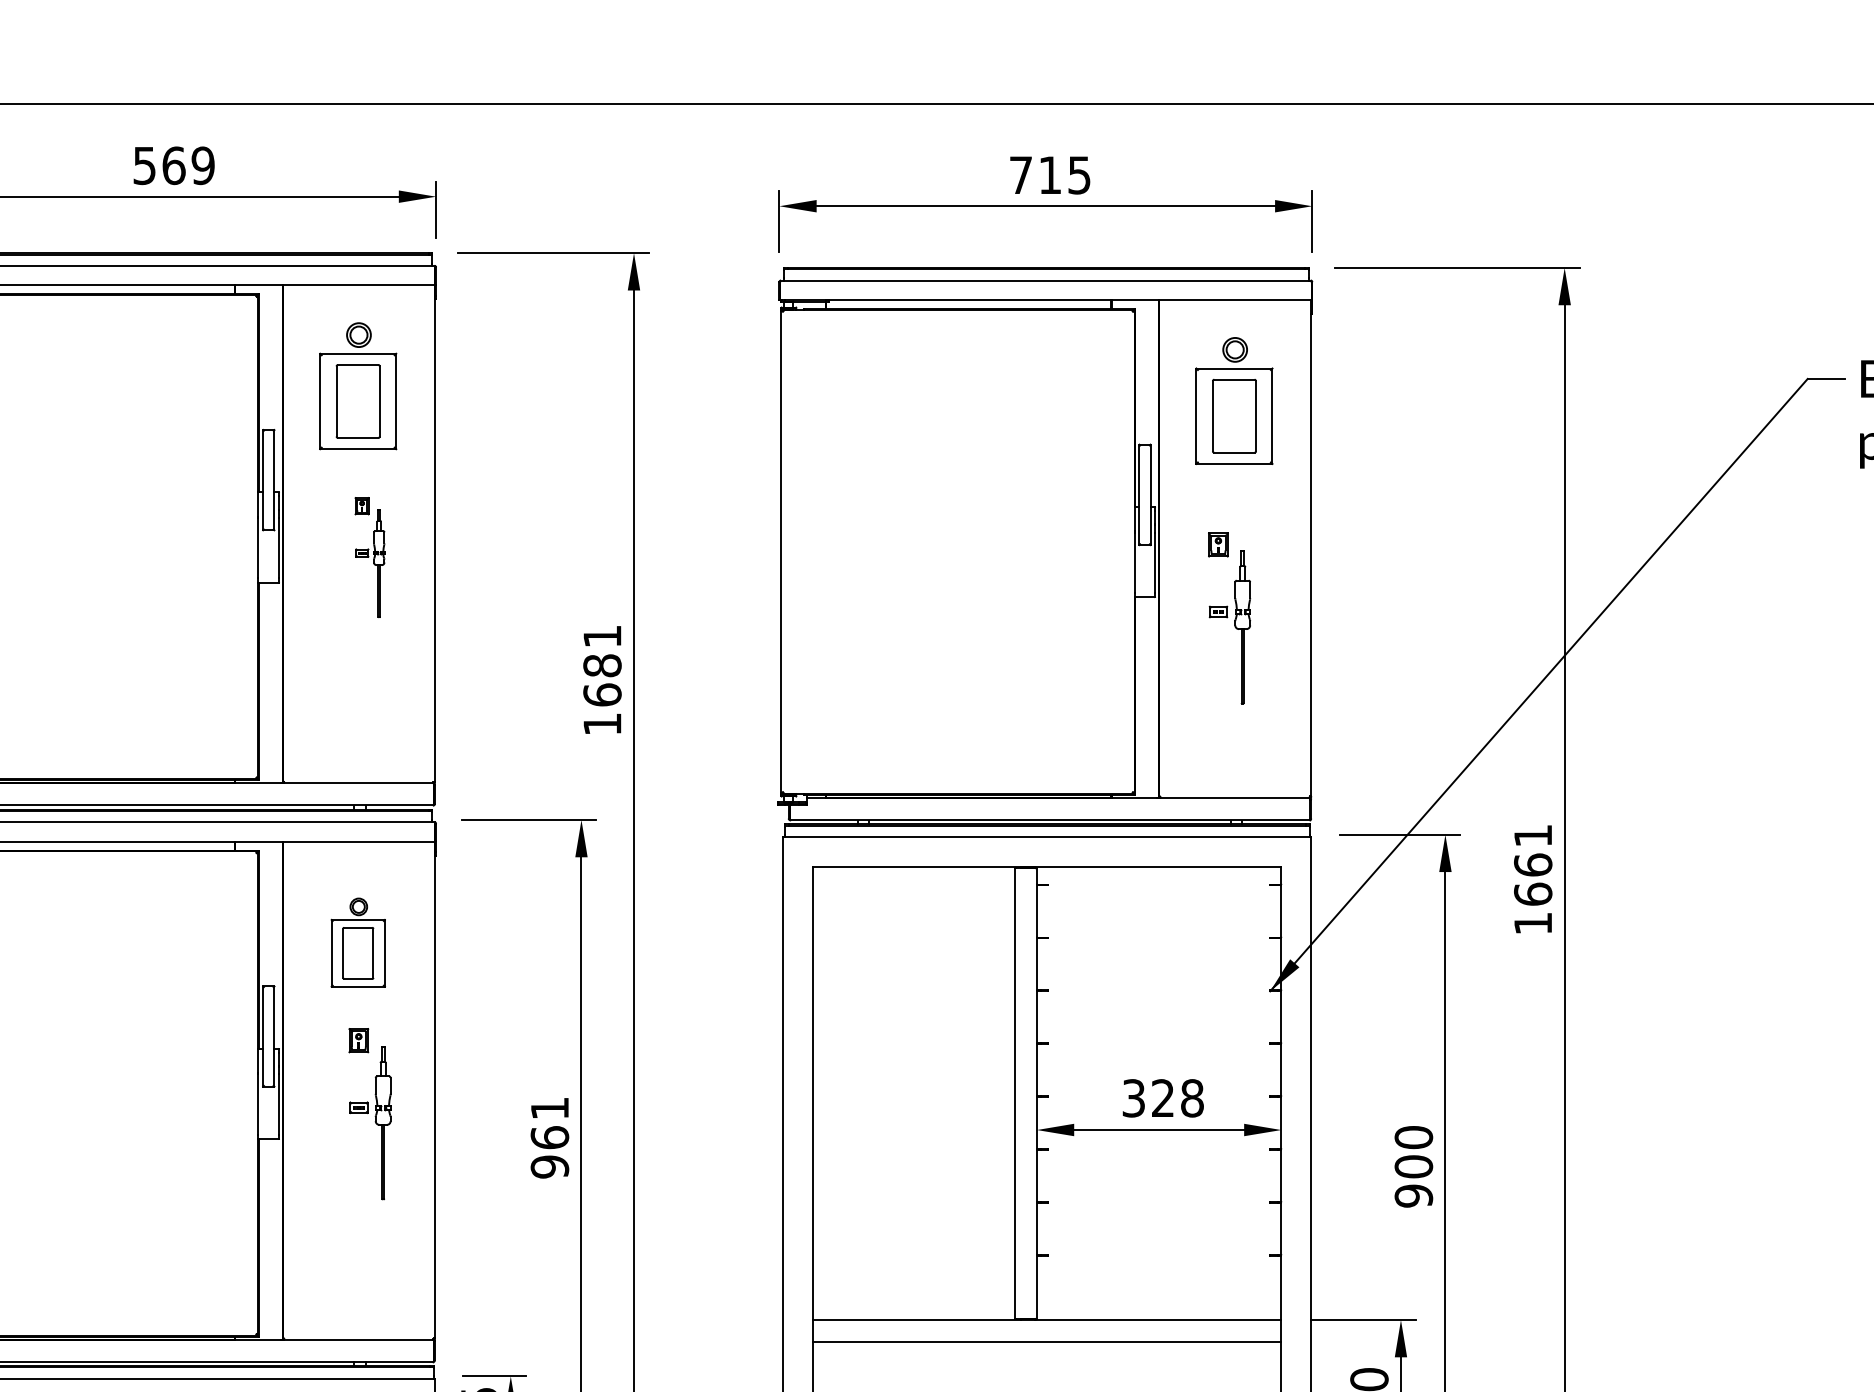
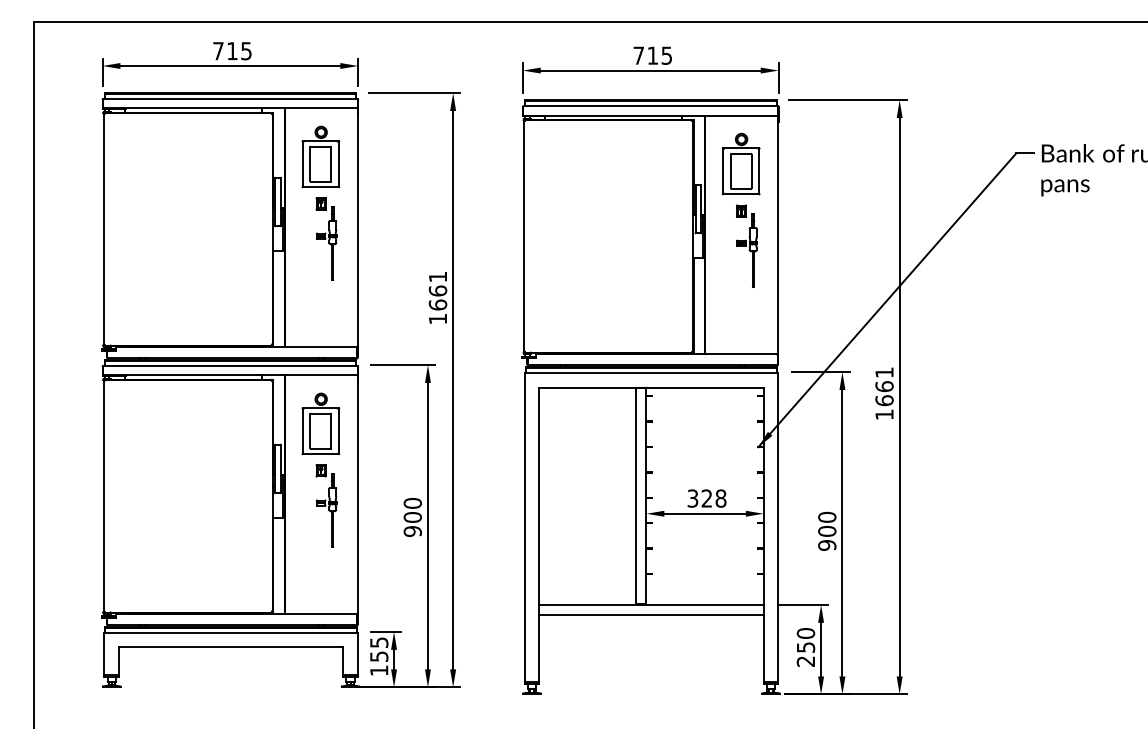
text: (174, 166) -> (232, 51), 569 -> 715
part: (370, 556) -> (326, 238), size x1.43
part: (1228, 616) -> (746, 245), moved
text: (601, 664) -> (437, 290), 1681 -> 1661
part: (357, 941) -> (320, 423), size x1.43
text: (549, 1121) -> (412, 509), 961 -> 900

